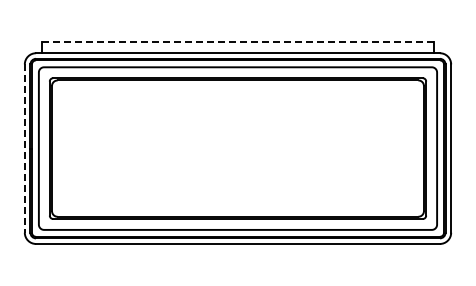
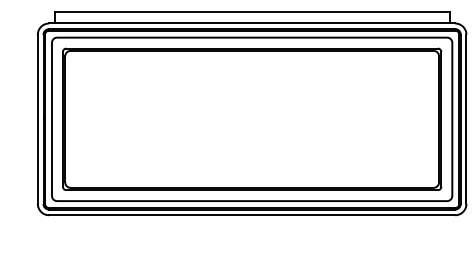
line: (238, 42) -> (252, 12), dashed -> solid
line: (24, 149) -> (37, 120), dashed -> solid

